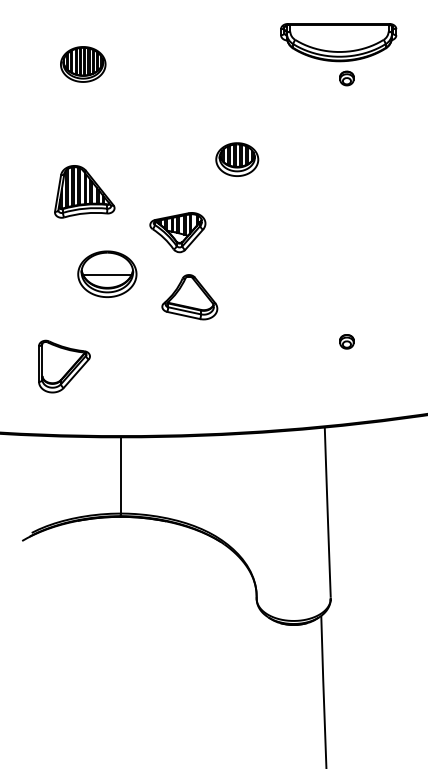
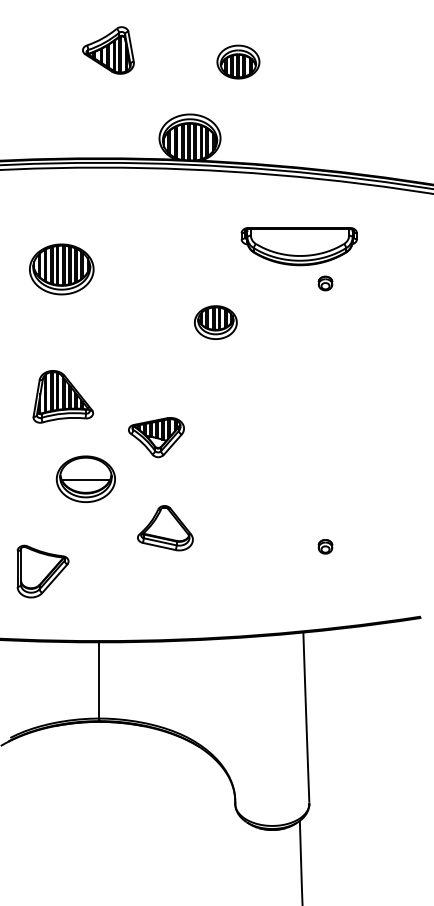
part: (337, 42) -> (298, 246), moved
part: (82, 64) -> (61, 269), size x1.43
part: (236, 159) -> (215, 322), moved
part: (189, 297) -> (165, 528), moved

